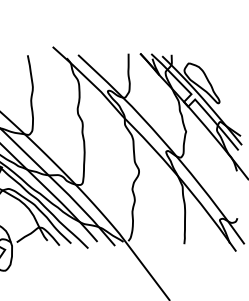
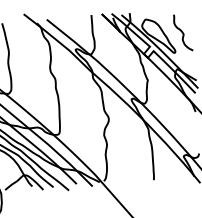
curve: (229, 81) -> (182, 32), added

